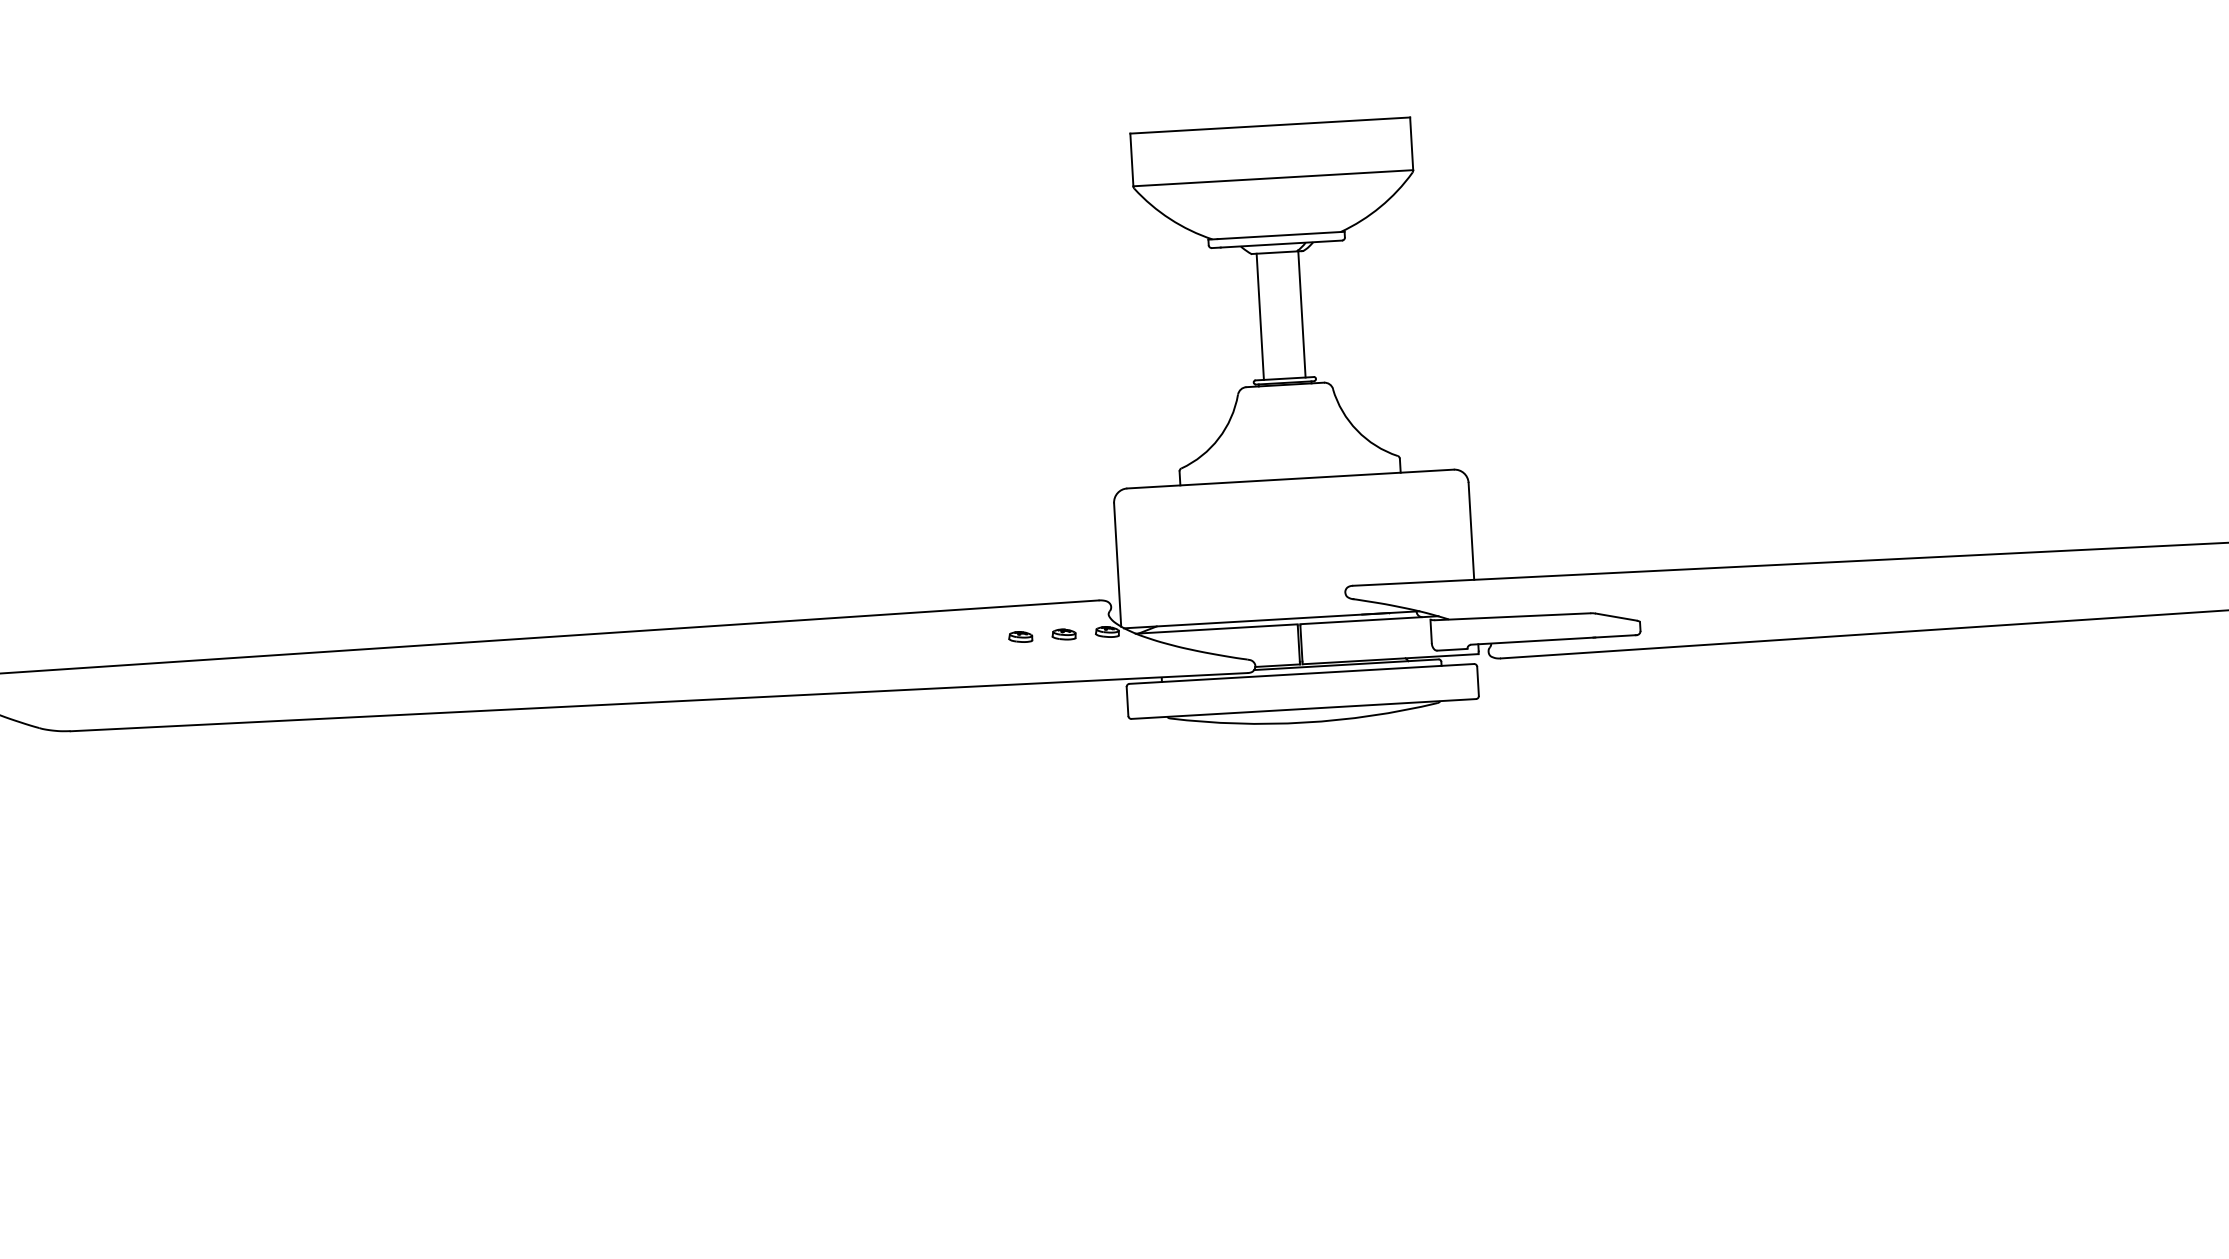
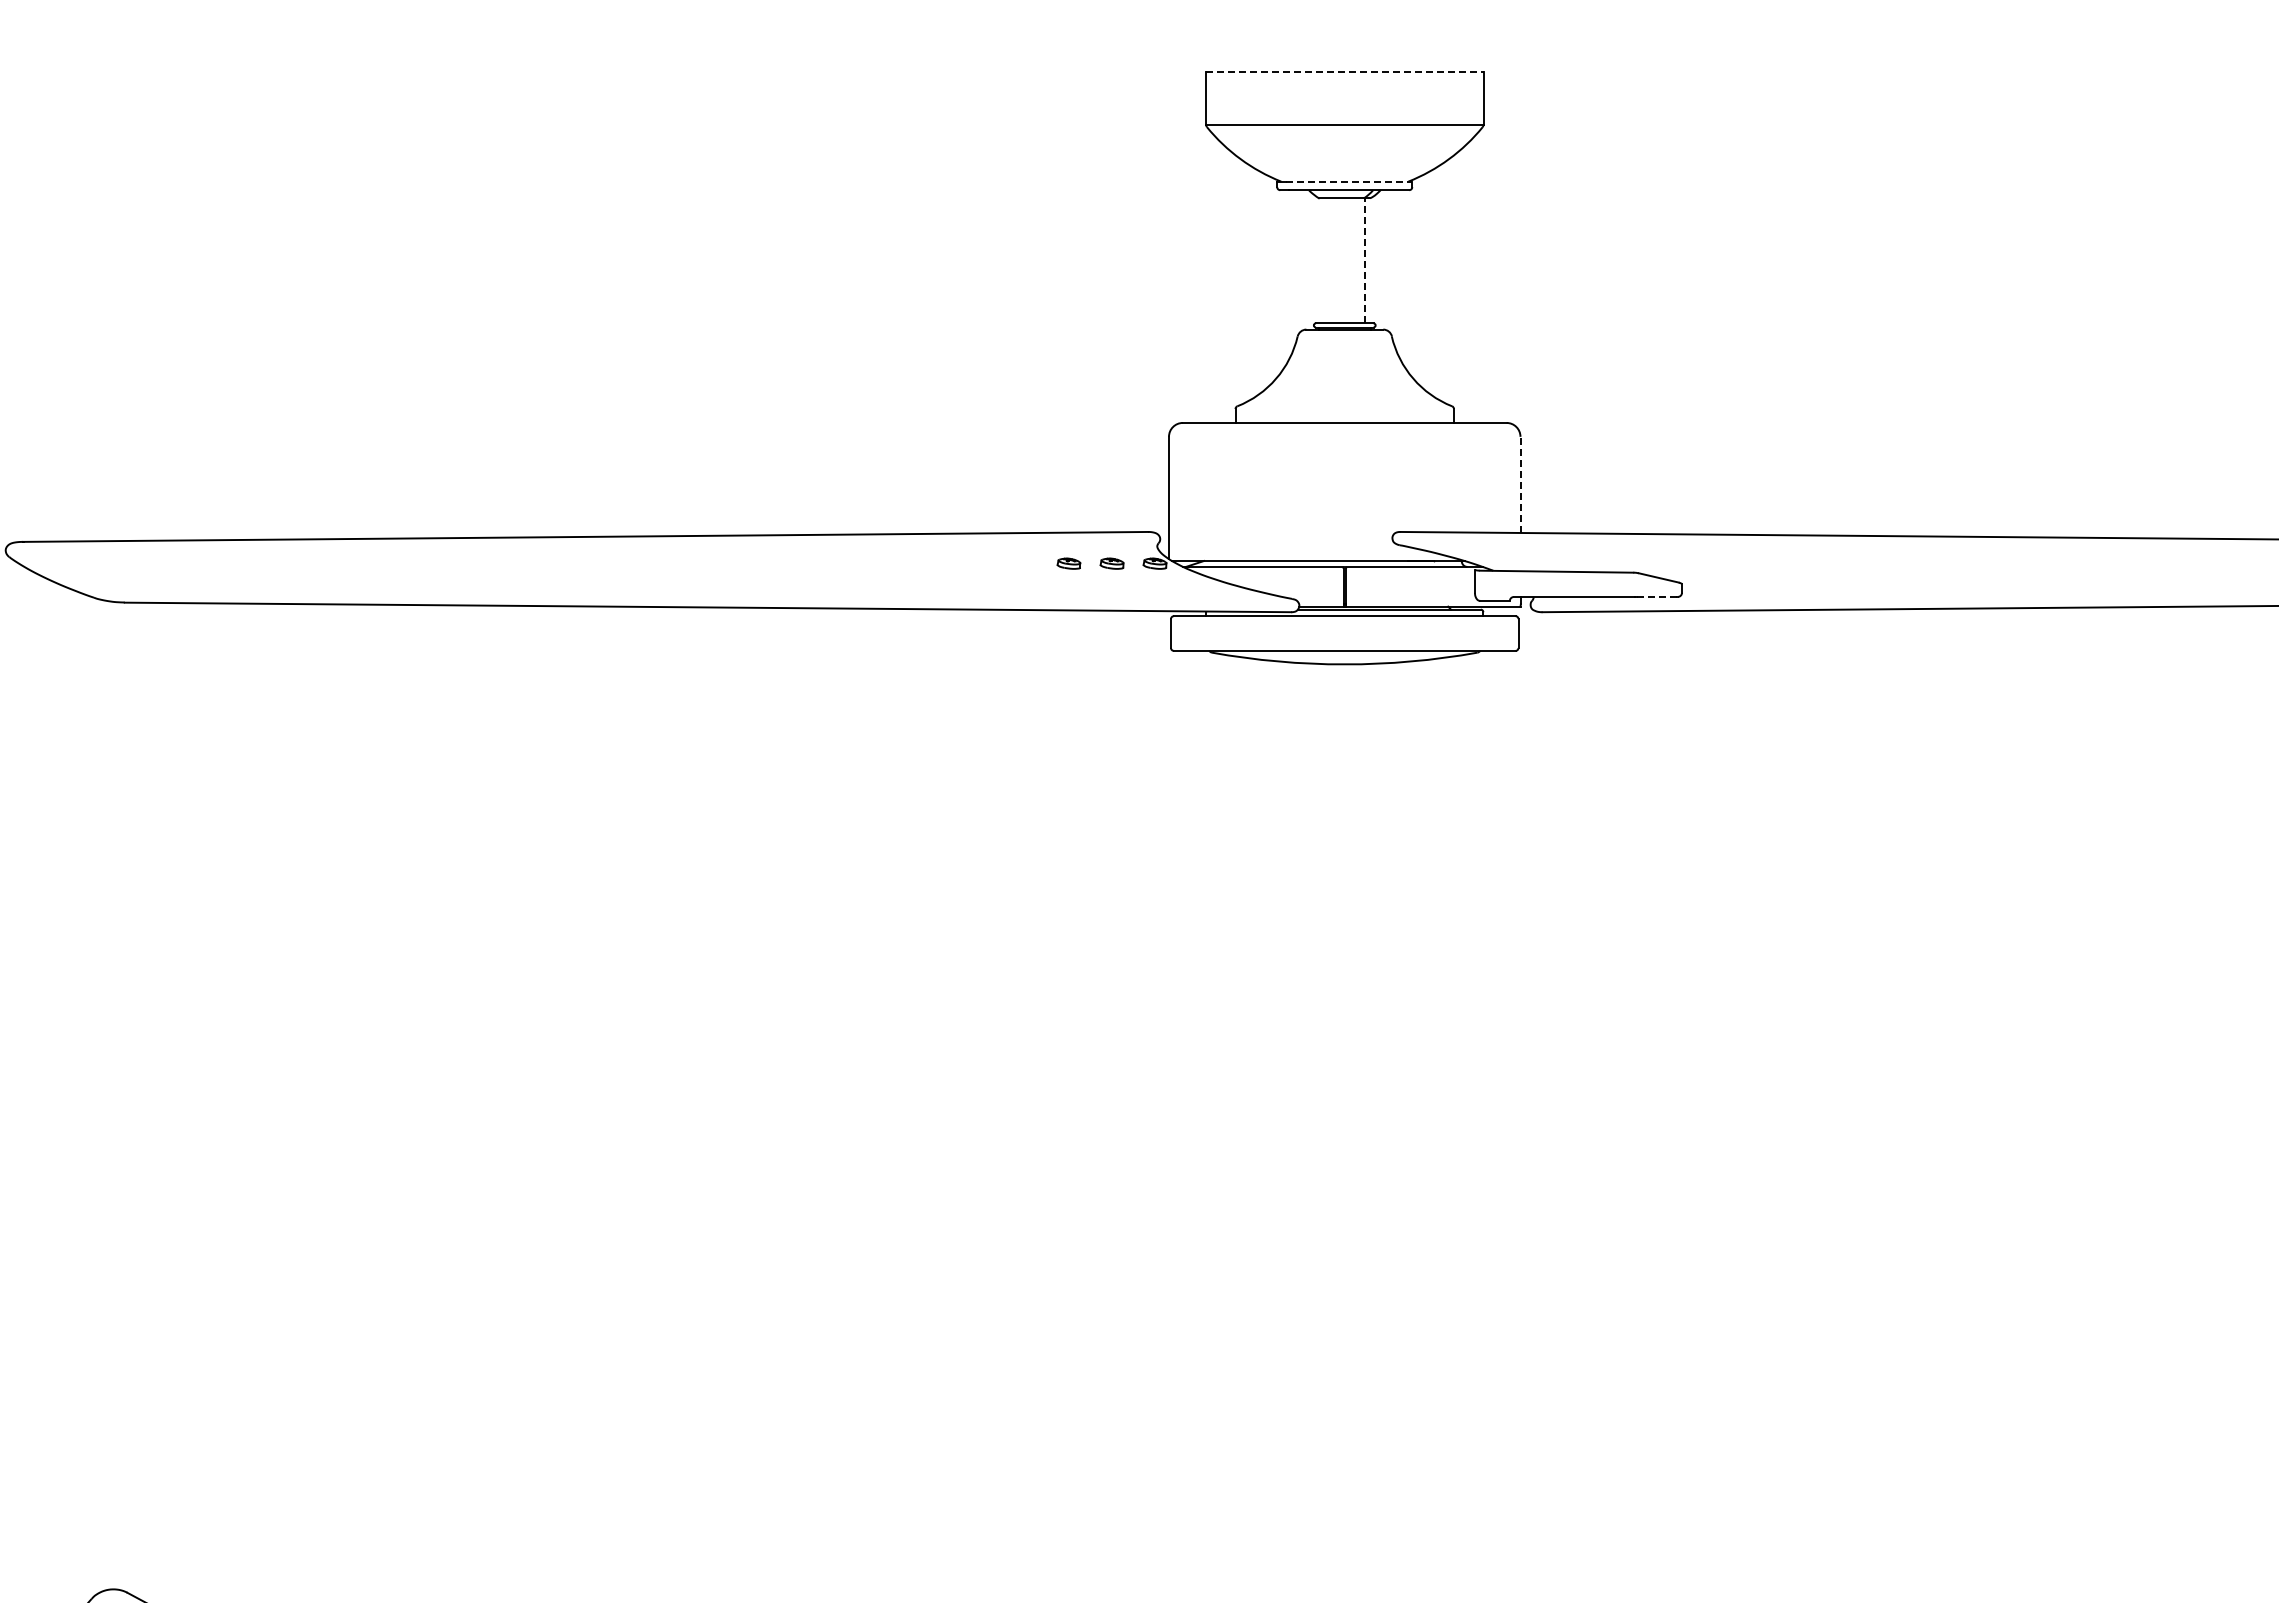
line: (1269, 125) -> (1344, 72), solid -> dashed
line: (1281, 235) -> (1349, 181), solid -> dashed
line: (1301, 313) -> (1365, 259), solid -> dashed
line: (1260, 316) -> (1324, 260), removed
line: (1471, 530) -> (1520, 484), solid -> dashed
line: (1615, 635) -> (1656, 596), solid -> dashed

